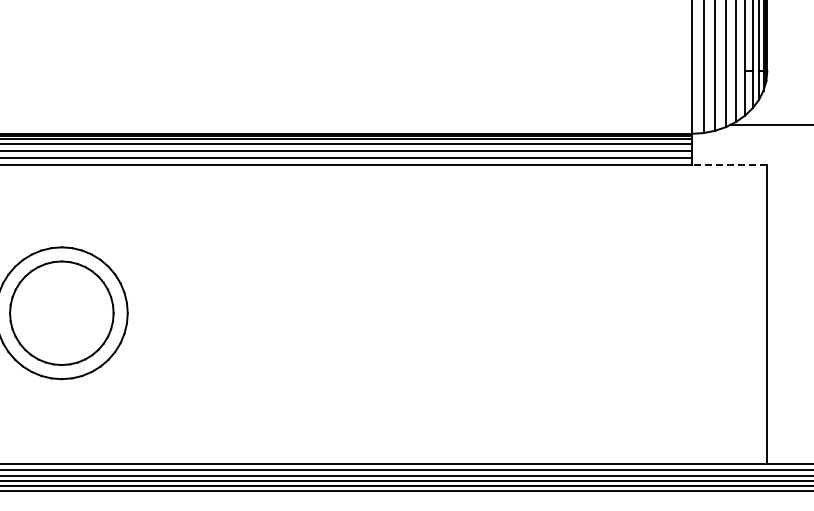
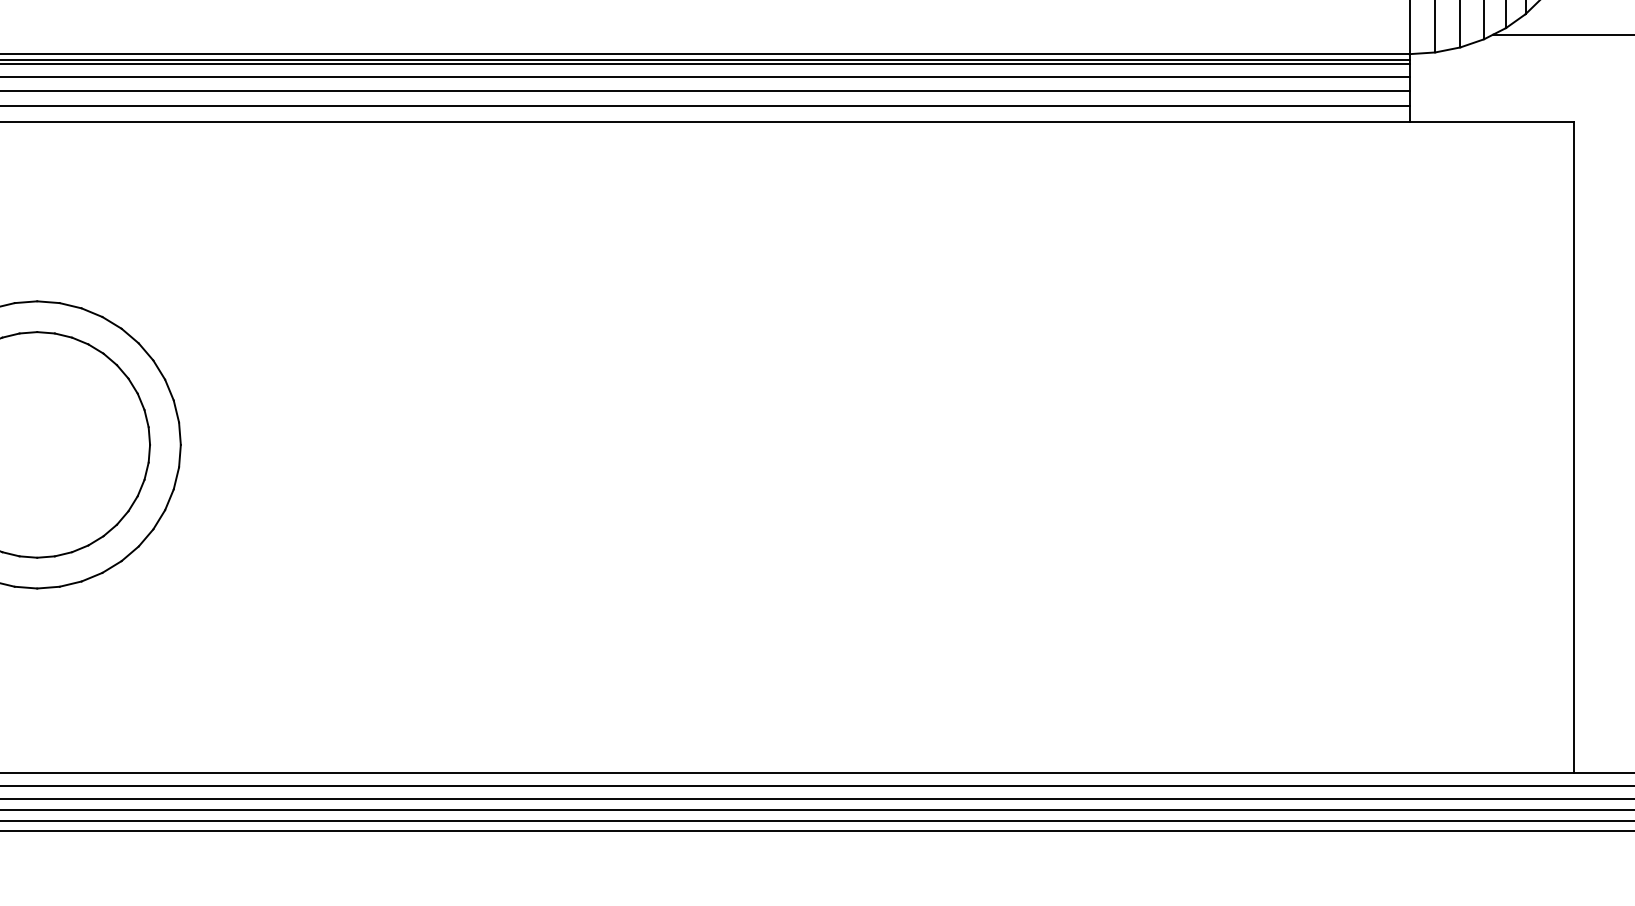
line: (729, 165) -> (1491, 123), dashed -> solid

